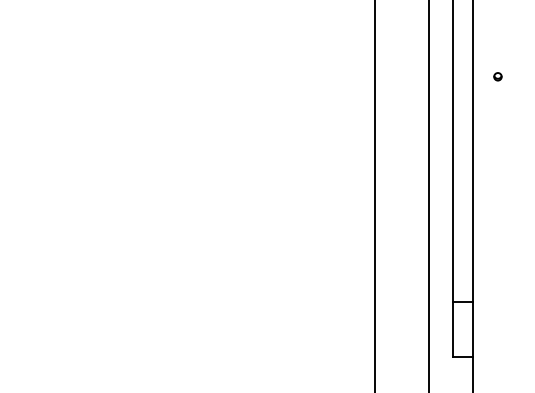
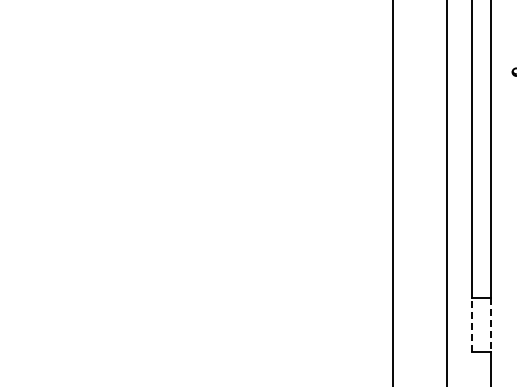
line: (453, 328) -> (471, 323), solid -> dashed
line: (472, 329) -> (490, 324), solid -> dashed

